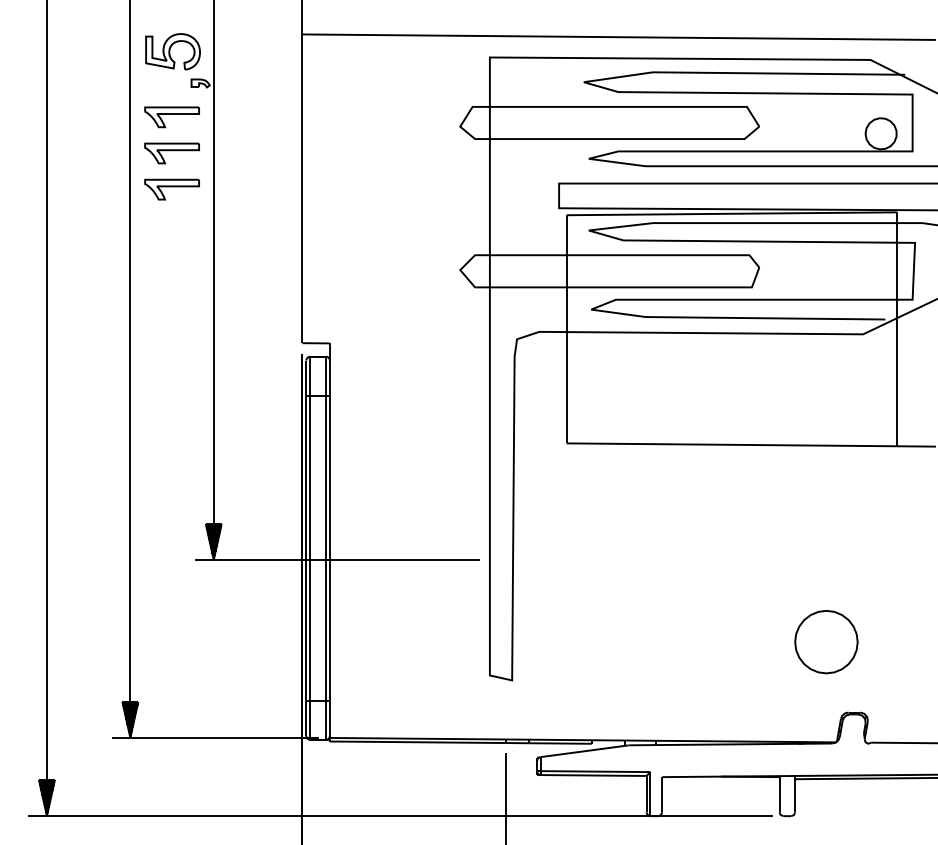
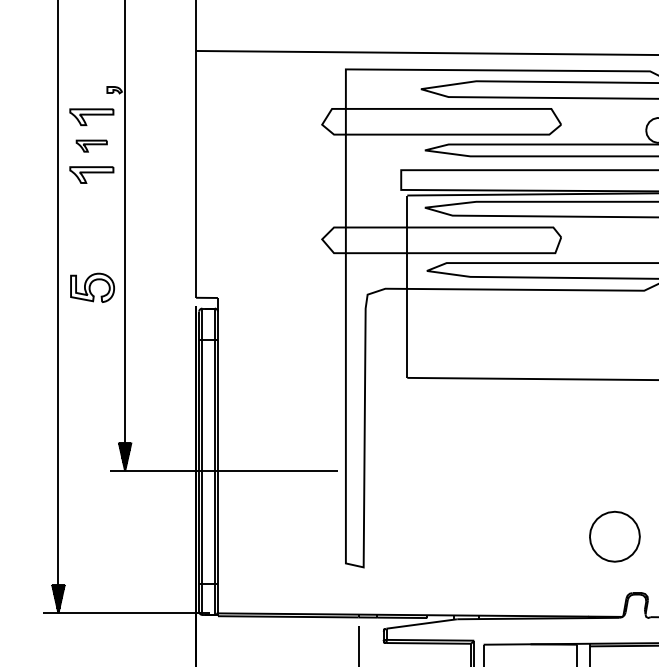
part: (172, 51) -> (92, 287), moved
part: (171, 153) -> (91, 146), size x0.7

